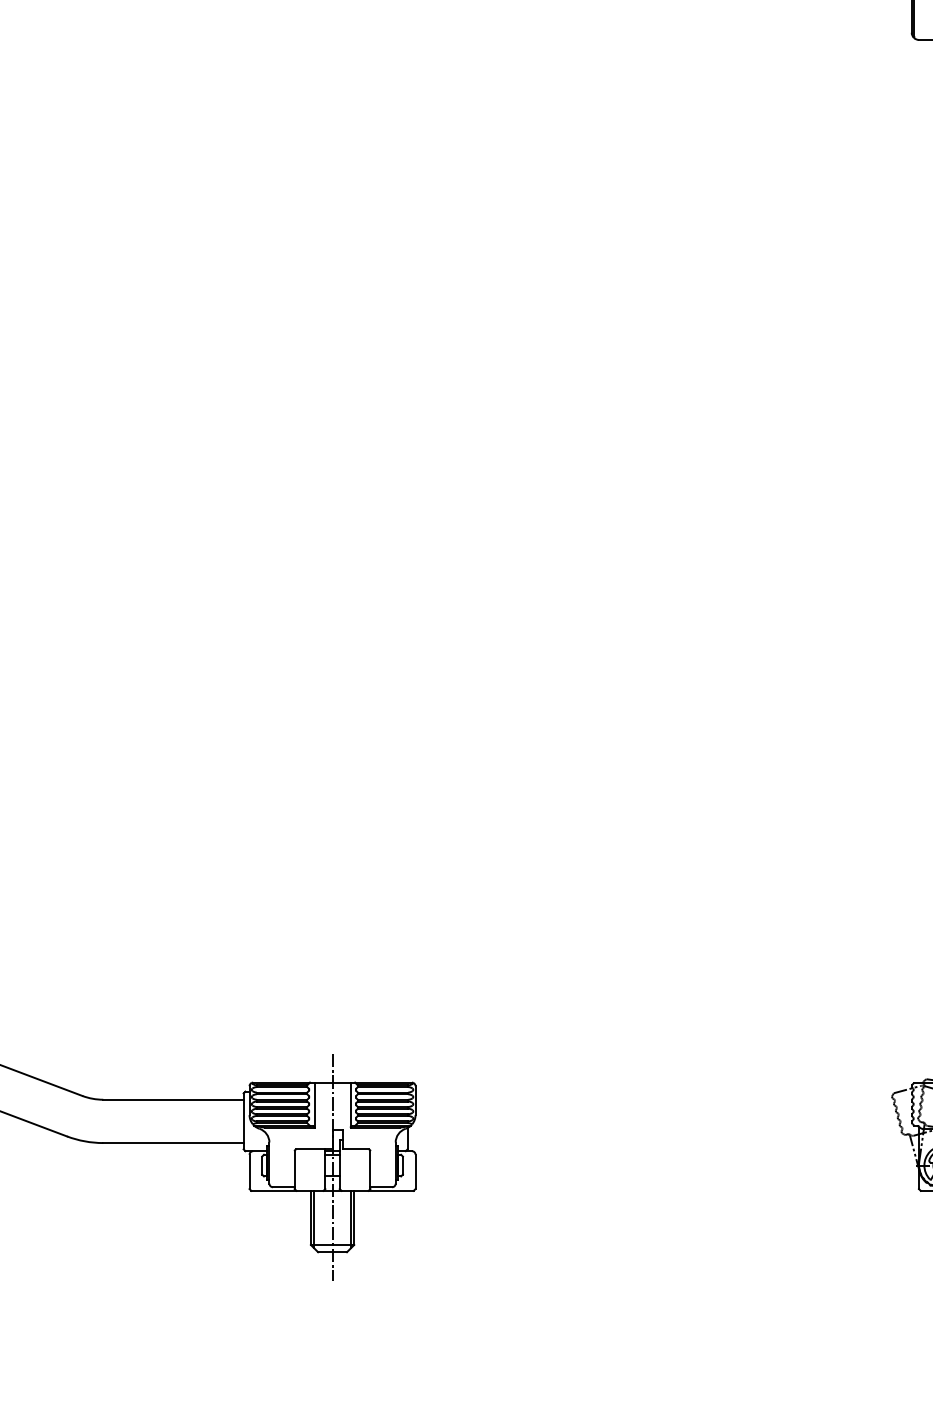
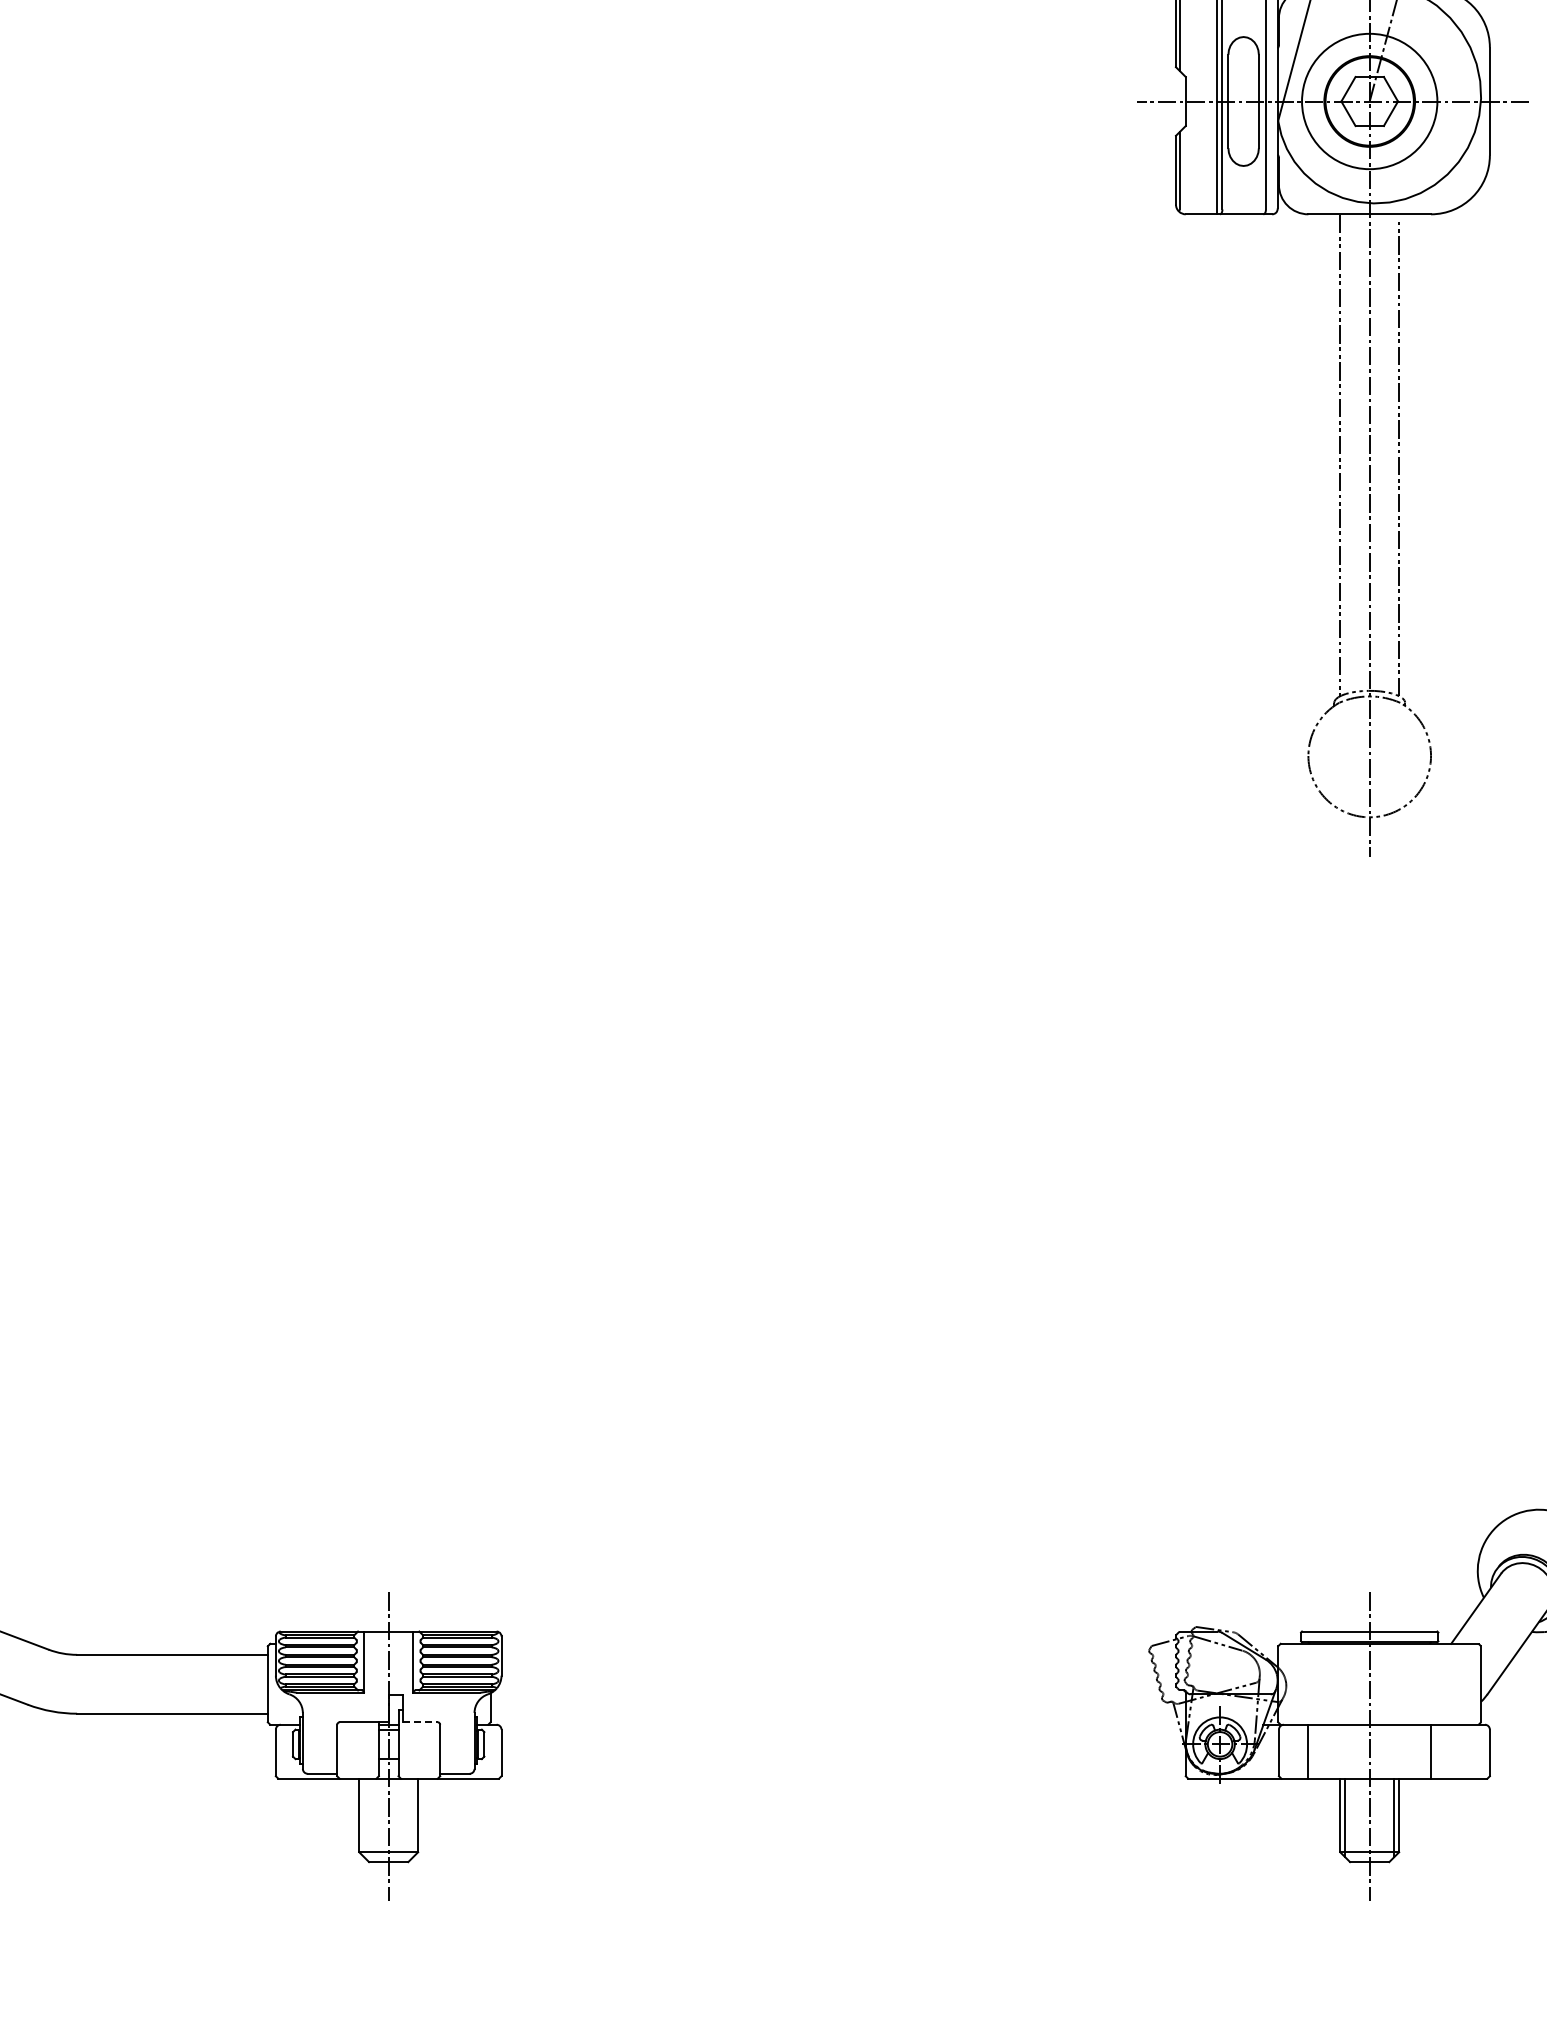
line: (356, 1149) -> (421, 1722), solid -> dashed
line: (314, 1219) -> (363, 1817), removed
line: (350, 1219) -> (413, 1817), removed

